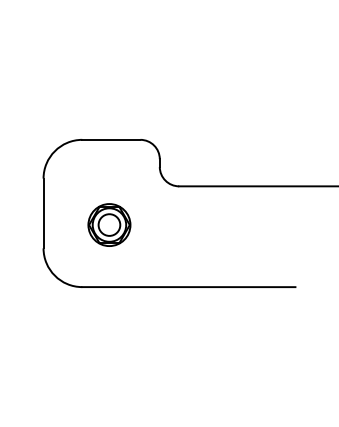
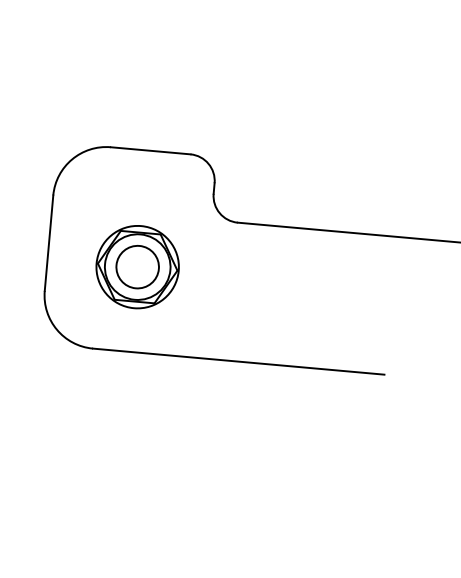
part: (109, 224) -> (137, 266), size x1.43

